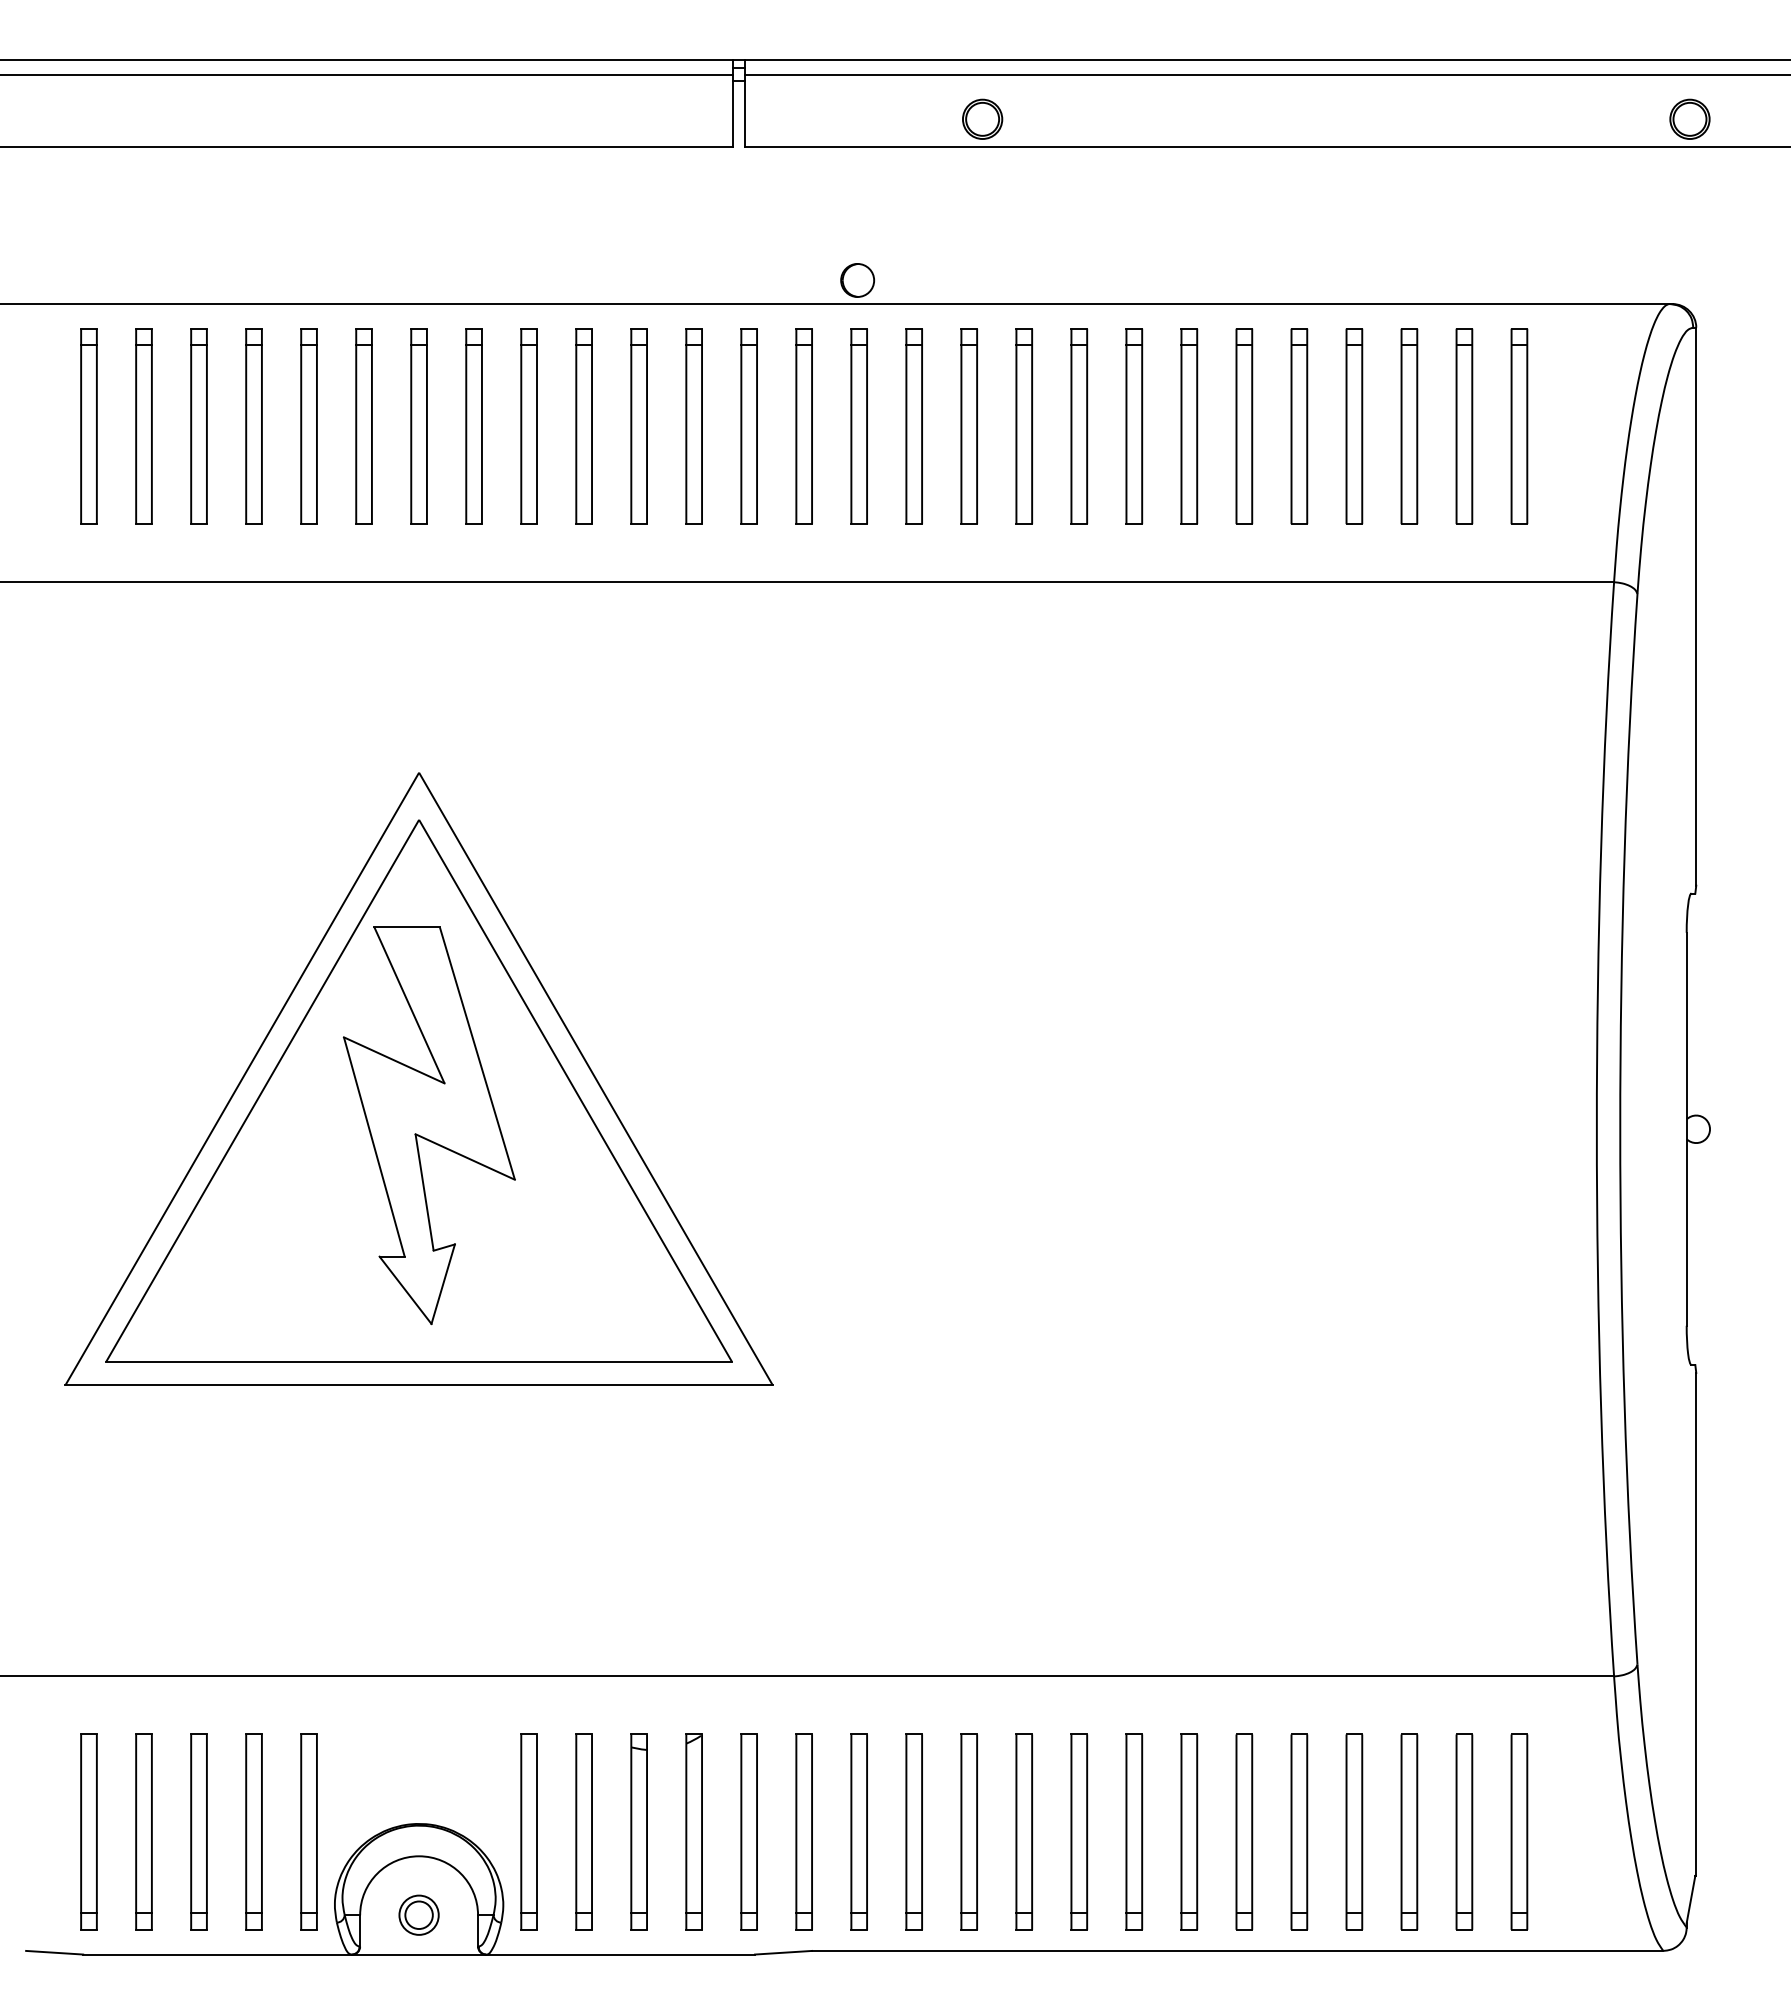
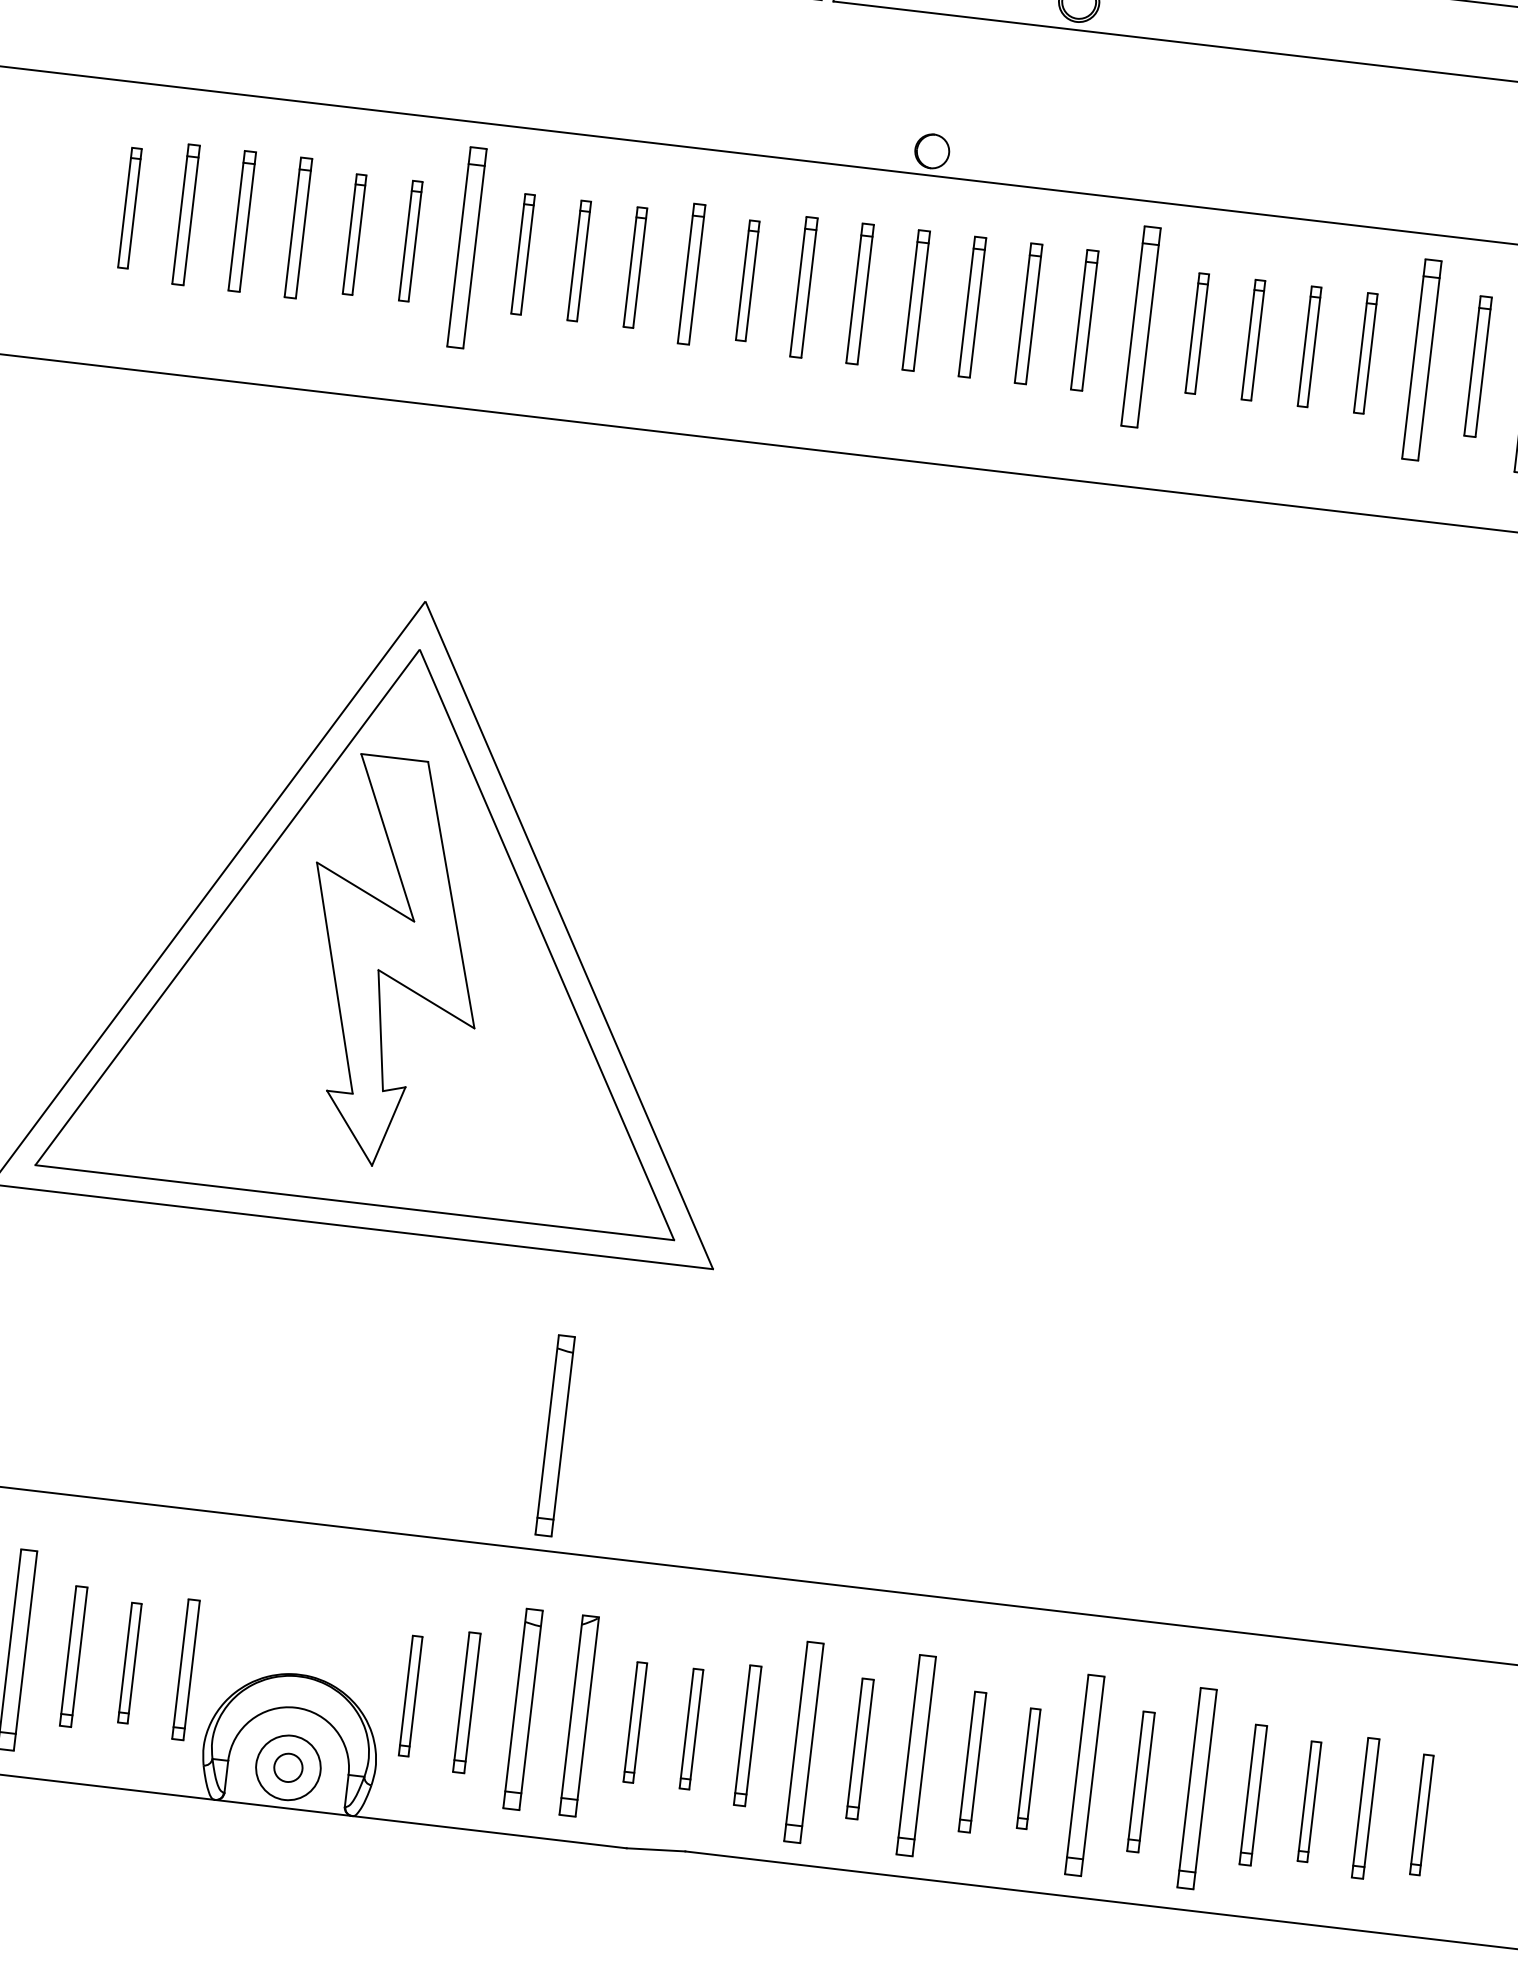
part: (88, 426) -> (129, 208), size x0.6
part: (143, 426) -> (185, 214), size x0.7
part: (198, 426) -> (241, 221), size x0.7
part: (253, 426) -> (297, 228), size x0.7
part: (308, 426) -> (354, 234), size x0.6
part: (363, 426) -> (410, 241), size x0.6
part: (473, 426) -> (522, 254), size x0.6
part: (528, 426) -> (578, 261), size x0.6
part: (583, 426) -> (634, 267), size x0.6
part: (638, 426) -> (690, 274), size x0.7
part: (693, 426) -> (747, 280), size x0.6
part: (748, 426) -> (803, 287), size x0.7
part: (803, 426) -> (859, 294), size x0.7
part: (858, 426) -> (915, 300), size x0.7
part: (913, 426) -> (971, 307), size x0.7
part: (968, 426) -> (1027, 313), size x0.7
part: (1023, 426) -> (1084, 320), size x0.7
part: (1134, 426) -> (1197, 333), size x0.6
part: (1189, 426) -> (1253, 340), size x0.6
part: (1244, 426) -> (1309, 346), size x0.6
part: (1299, 426) -> (1365, 353), size x0.6
part: (1409, 426) -> (1478, 366), size x0.7
part: (638, 1563) -> (554, 1435), added
part: (198, 1831) -> (73, 1655), size x0.7
part: (253, 1831) -> (129, 1662), size x0.6
part: (308, 1831) -> (185, 1669), size x0.7
part: (528, 1831) -> (410, 1695), size x0.6
part: (583, 1831) -> (466, 1702), size x0.7
part: (748, 1831) -> (634, 1721), size x0.6
part: (803, 1831) -> (690, 1728), size x0.6
part: (858, 1831) -> (747, 1735), size x0.7
part: (968, 1831) -> (859, 1748), size x0.7
part: (1079, 1831) -> (972, 1761), size x0.7
part: (1134, 1831) -> (1028, 1768), size x0.6
part: (1244, 1831) -> (1141, 1781), size x0.7
part: (1354, 1831) -> (1253, 1794), size x0.7
part: (1409, 1831) -> (1309, 1801), size x0.6
part: (1464, 1831) -> (1365, 1807), size x0.7
part: (1519, 1831) -> (1421, 1814), size x0.6
circle: (418, 1914) -> (287, 1767), size x1.6

